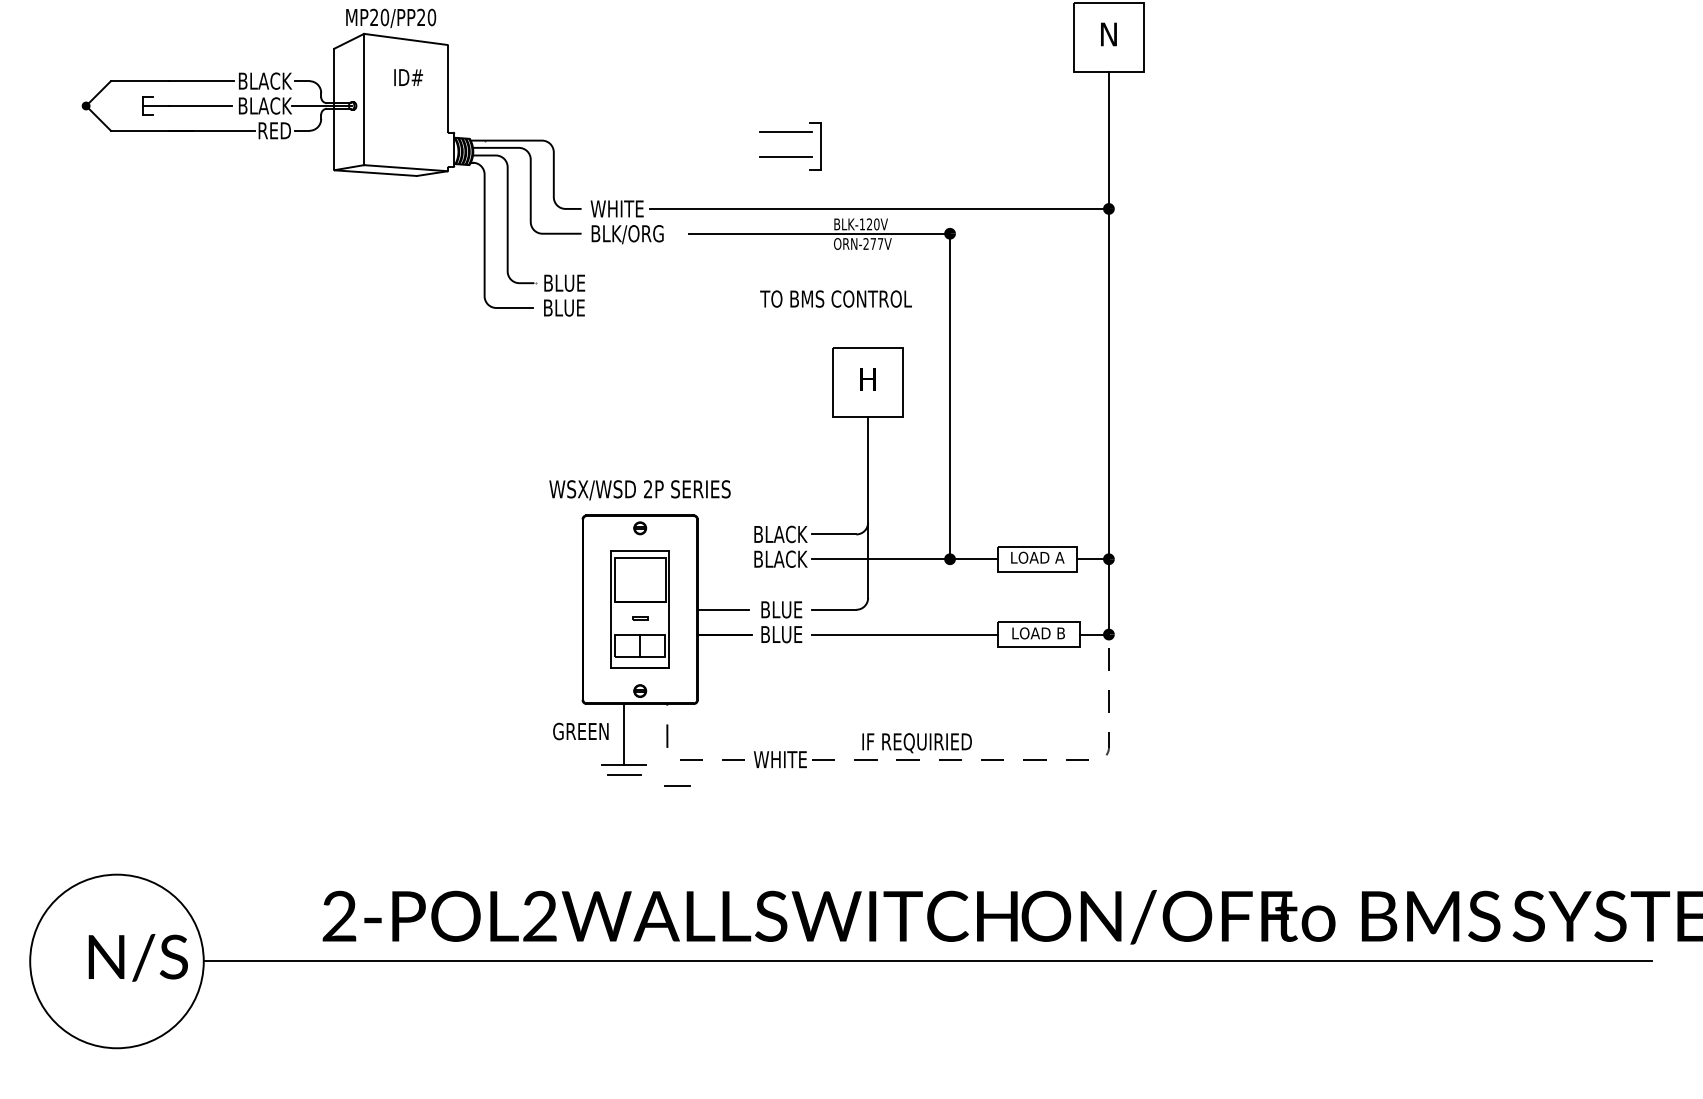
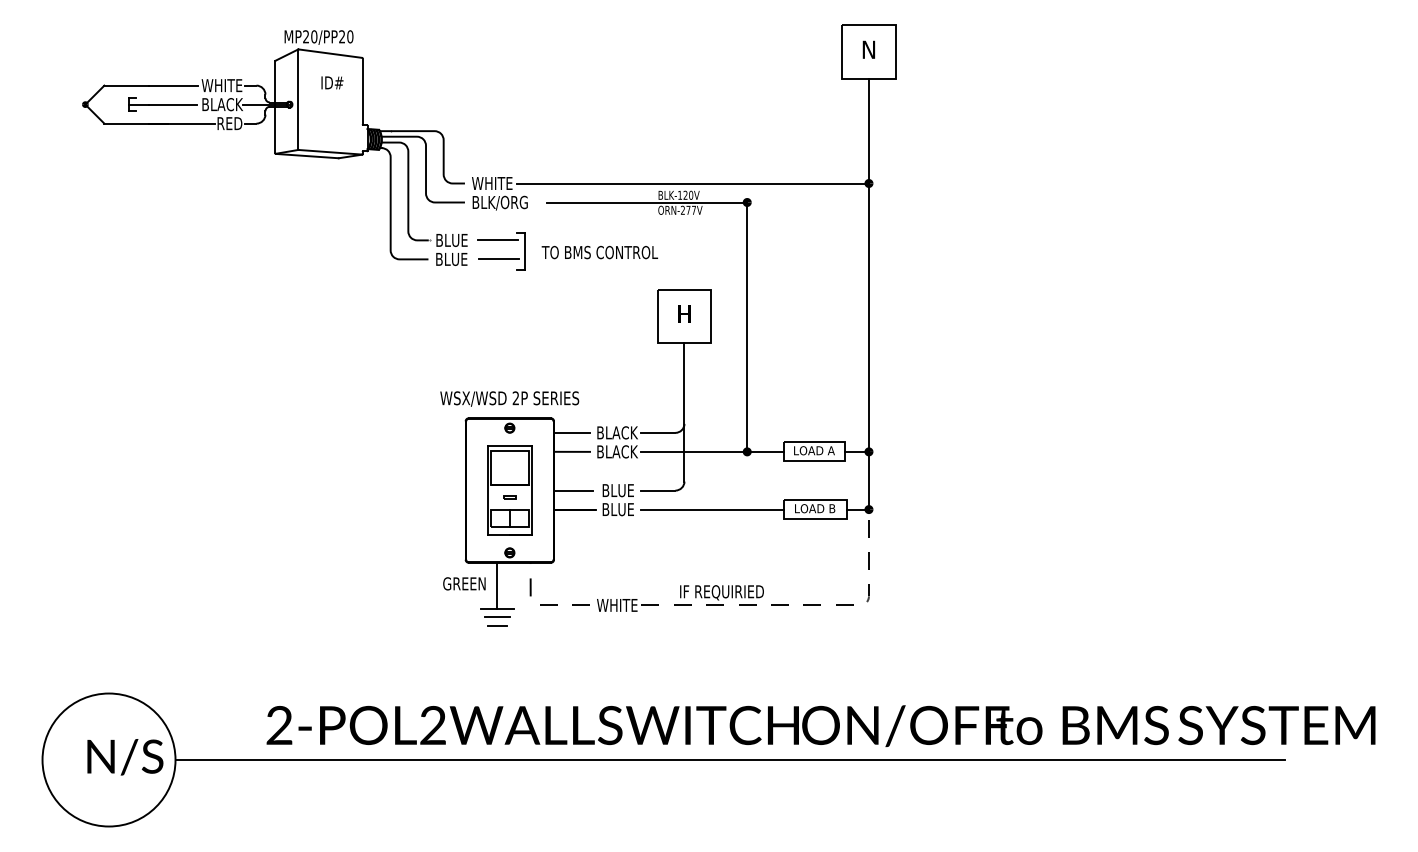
text: (263, 81) -> (221, 85), BLACK -> WHITE
part: (789, 155) -> (501, 258), moved
text: (835, 298) -> (599, 252), moved
line: (720, 533) -> (571, 432), added
line: (721, 558) -> (572, 451), added
line: (677, 785) -> (497, 625), moved

